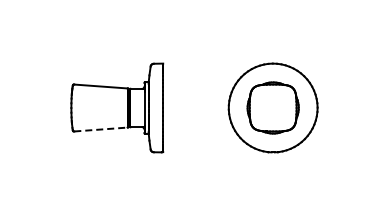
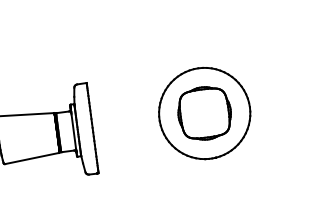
line: (100, 129) -> (31, 158), dashed -> solid

